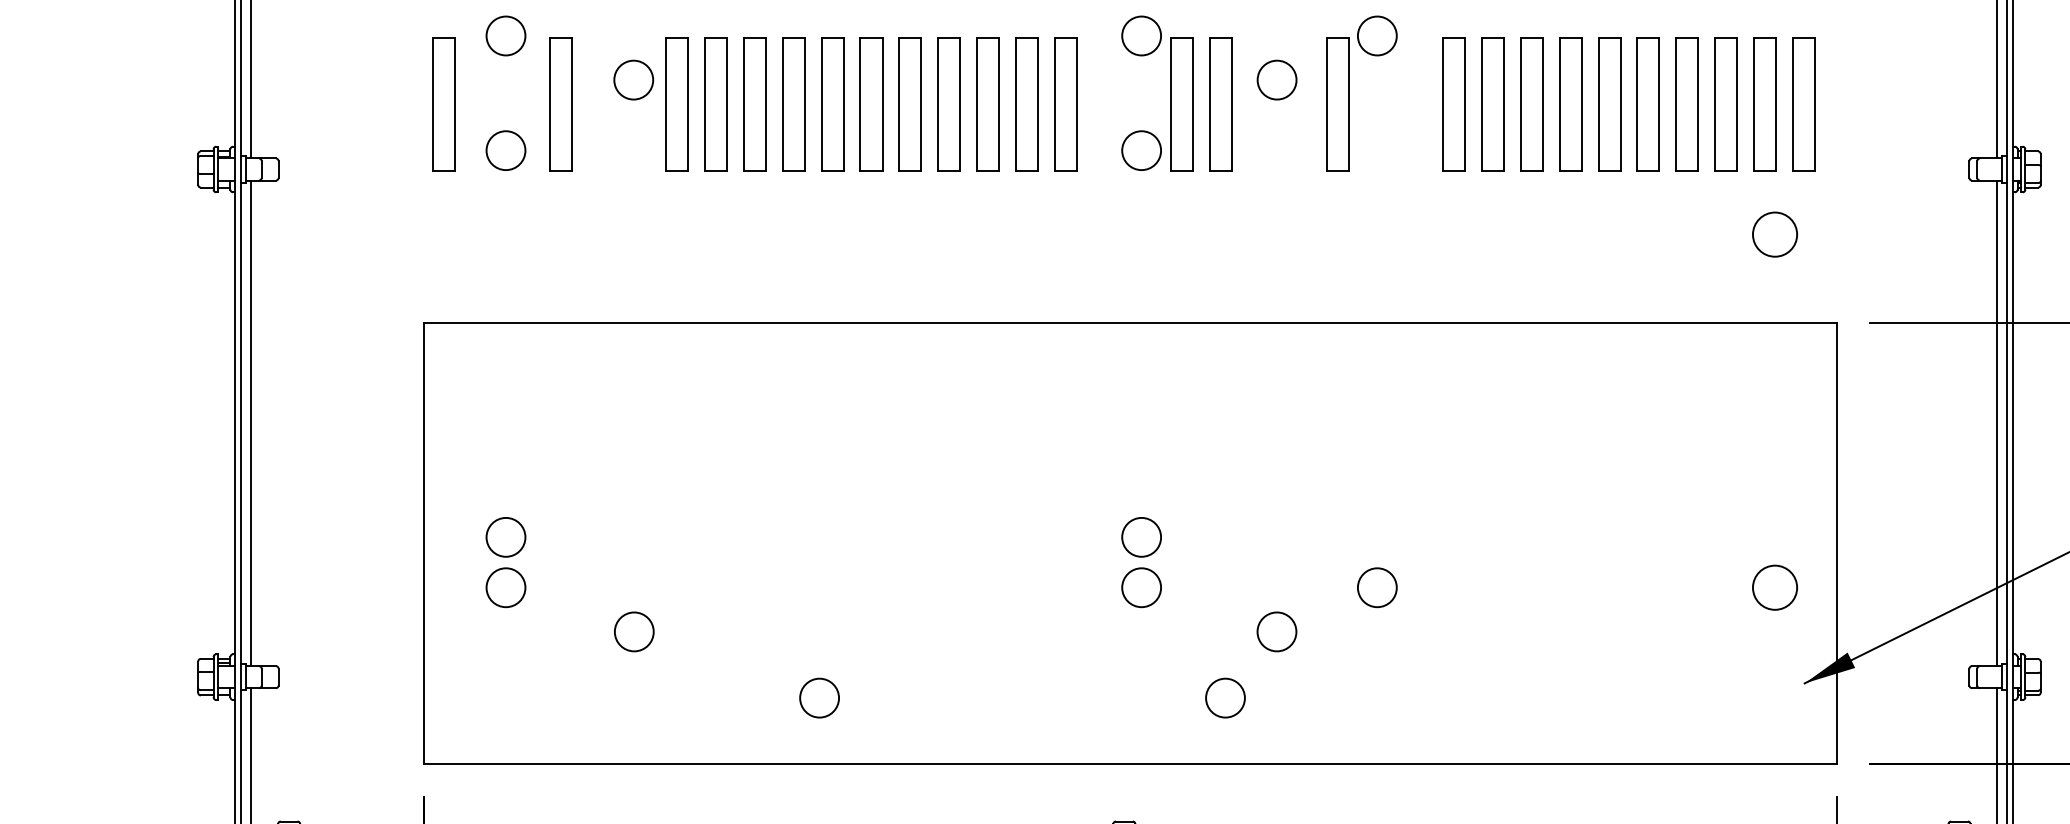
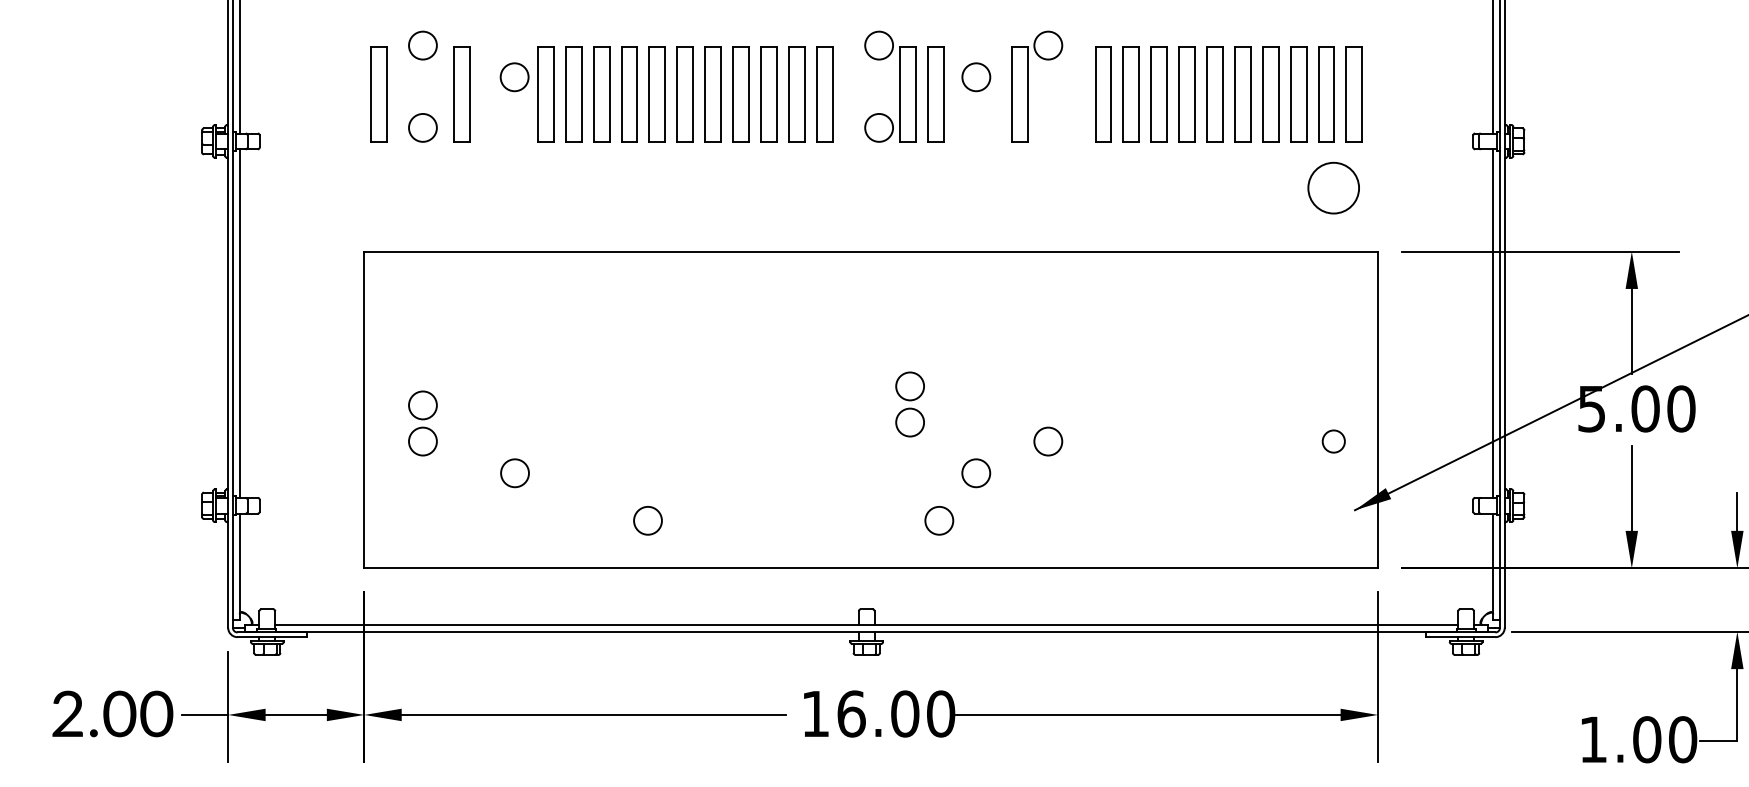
circle: (1774, 235) -> (1333, 188), size x1.6
part: (1140, 562) -> (909, 404), moved
circle: (1774, 587) -> (1333, 441), size x0.7

